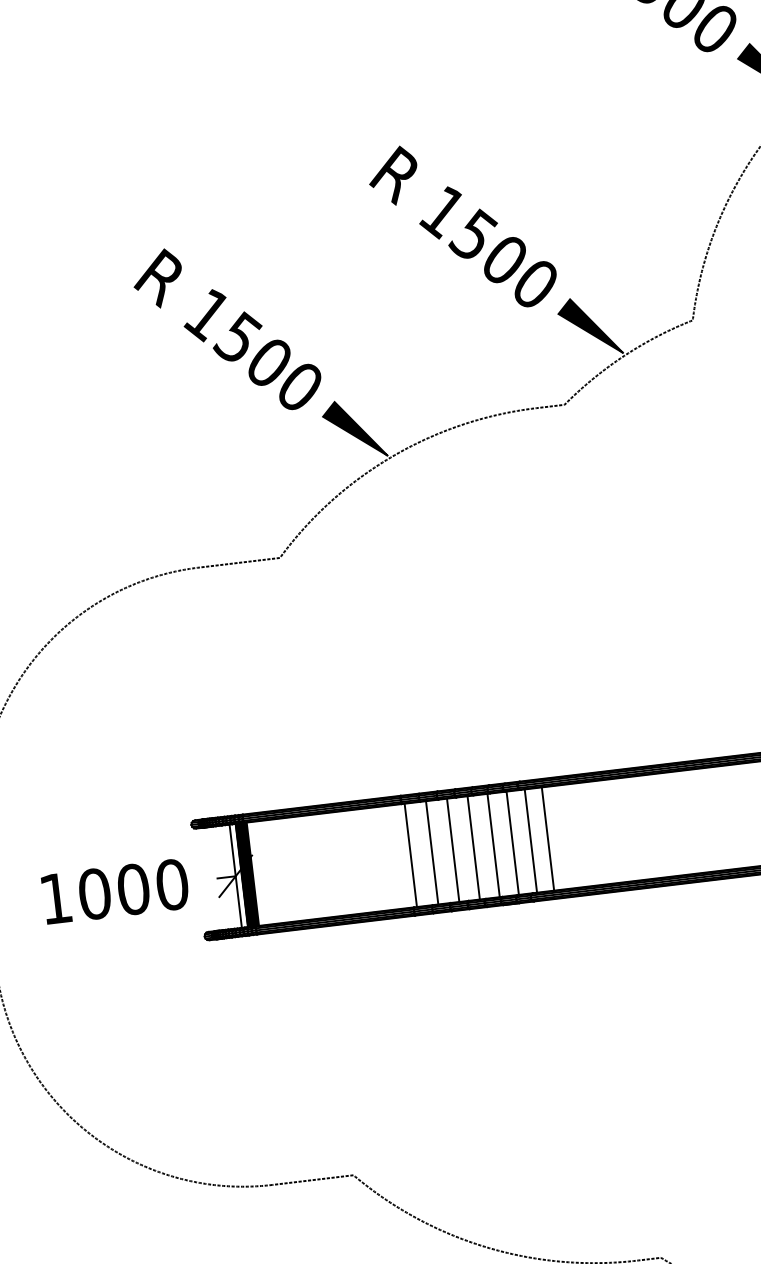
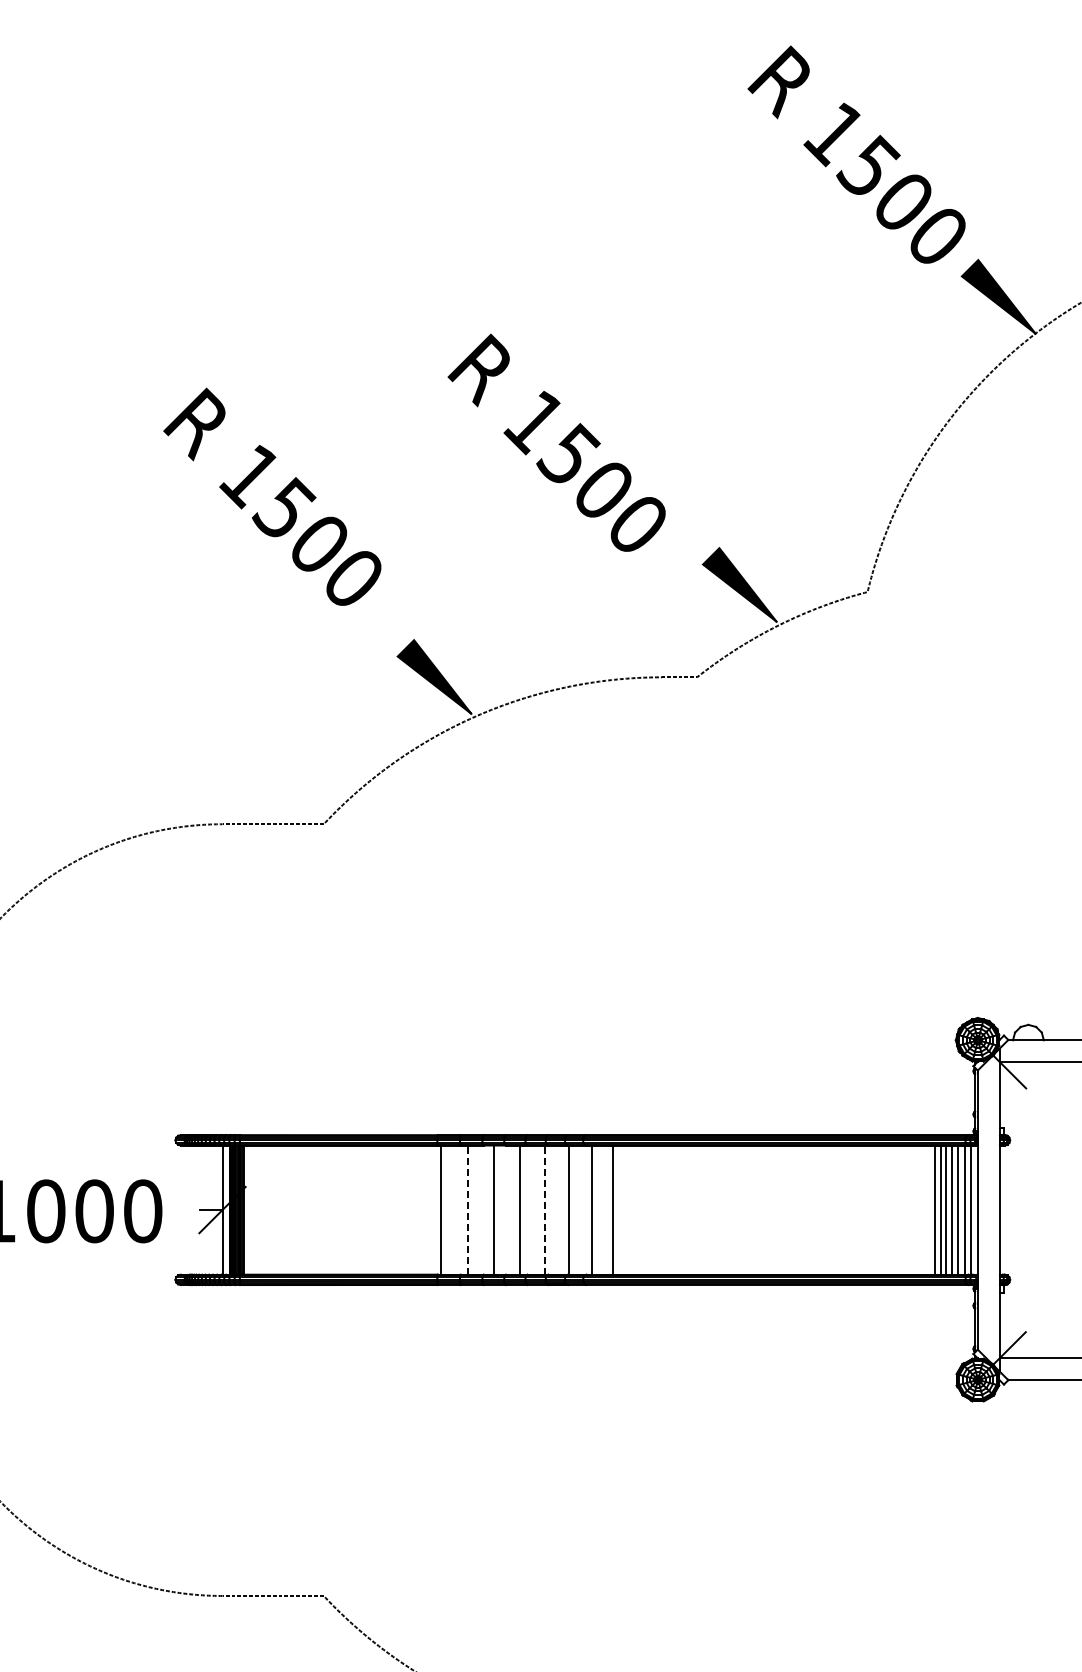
text: (462, 226) -> (556, 442), moved
text: (227, 329) -> (272, 496), moved
line: (493, 845) -> (544, 1210), solid -> dashed
line: (432, 853) -> (468, 1210), solid -> dashed

